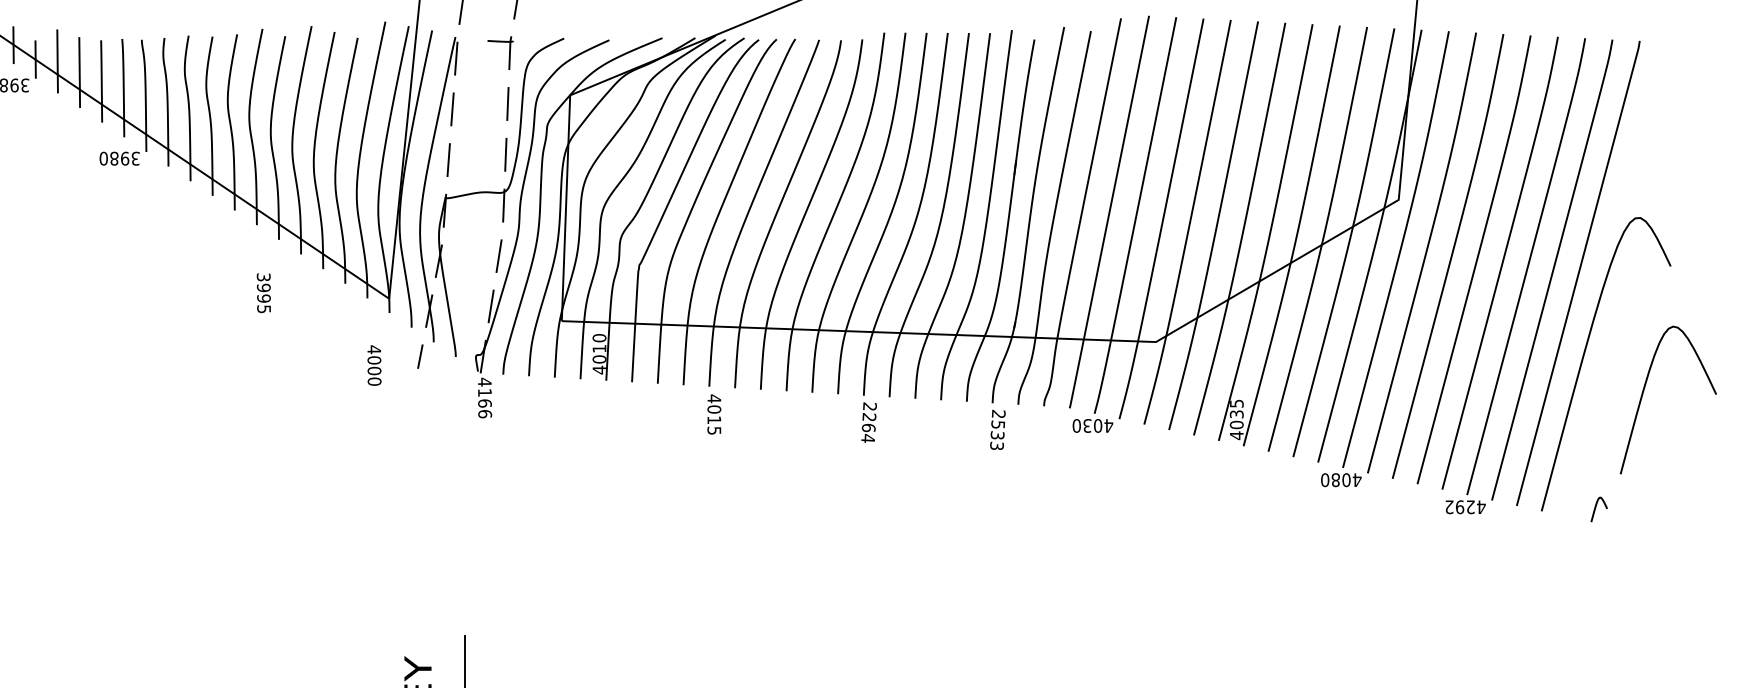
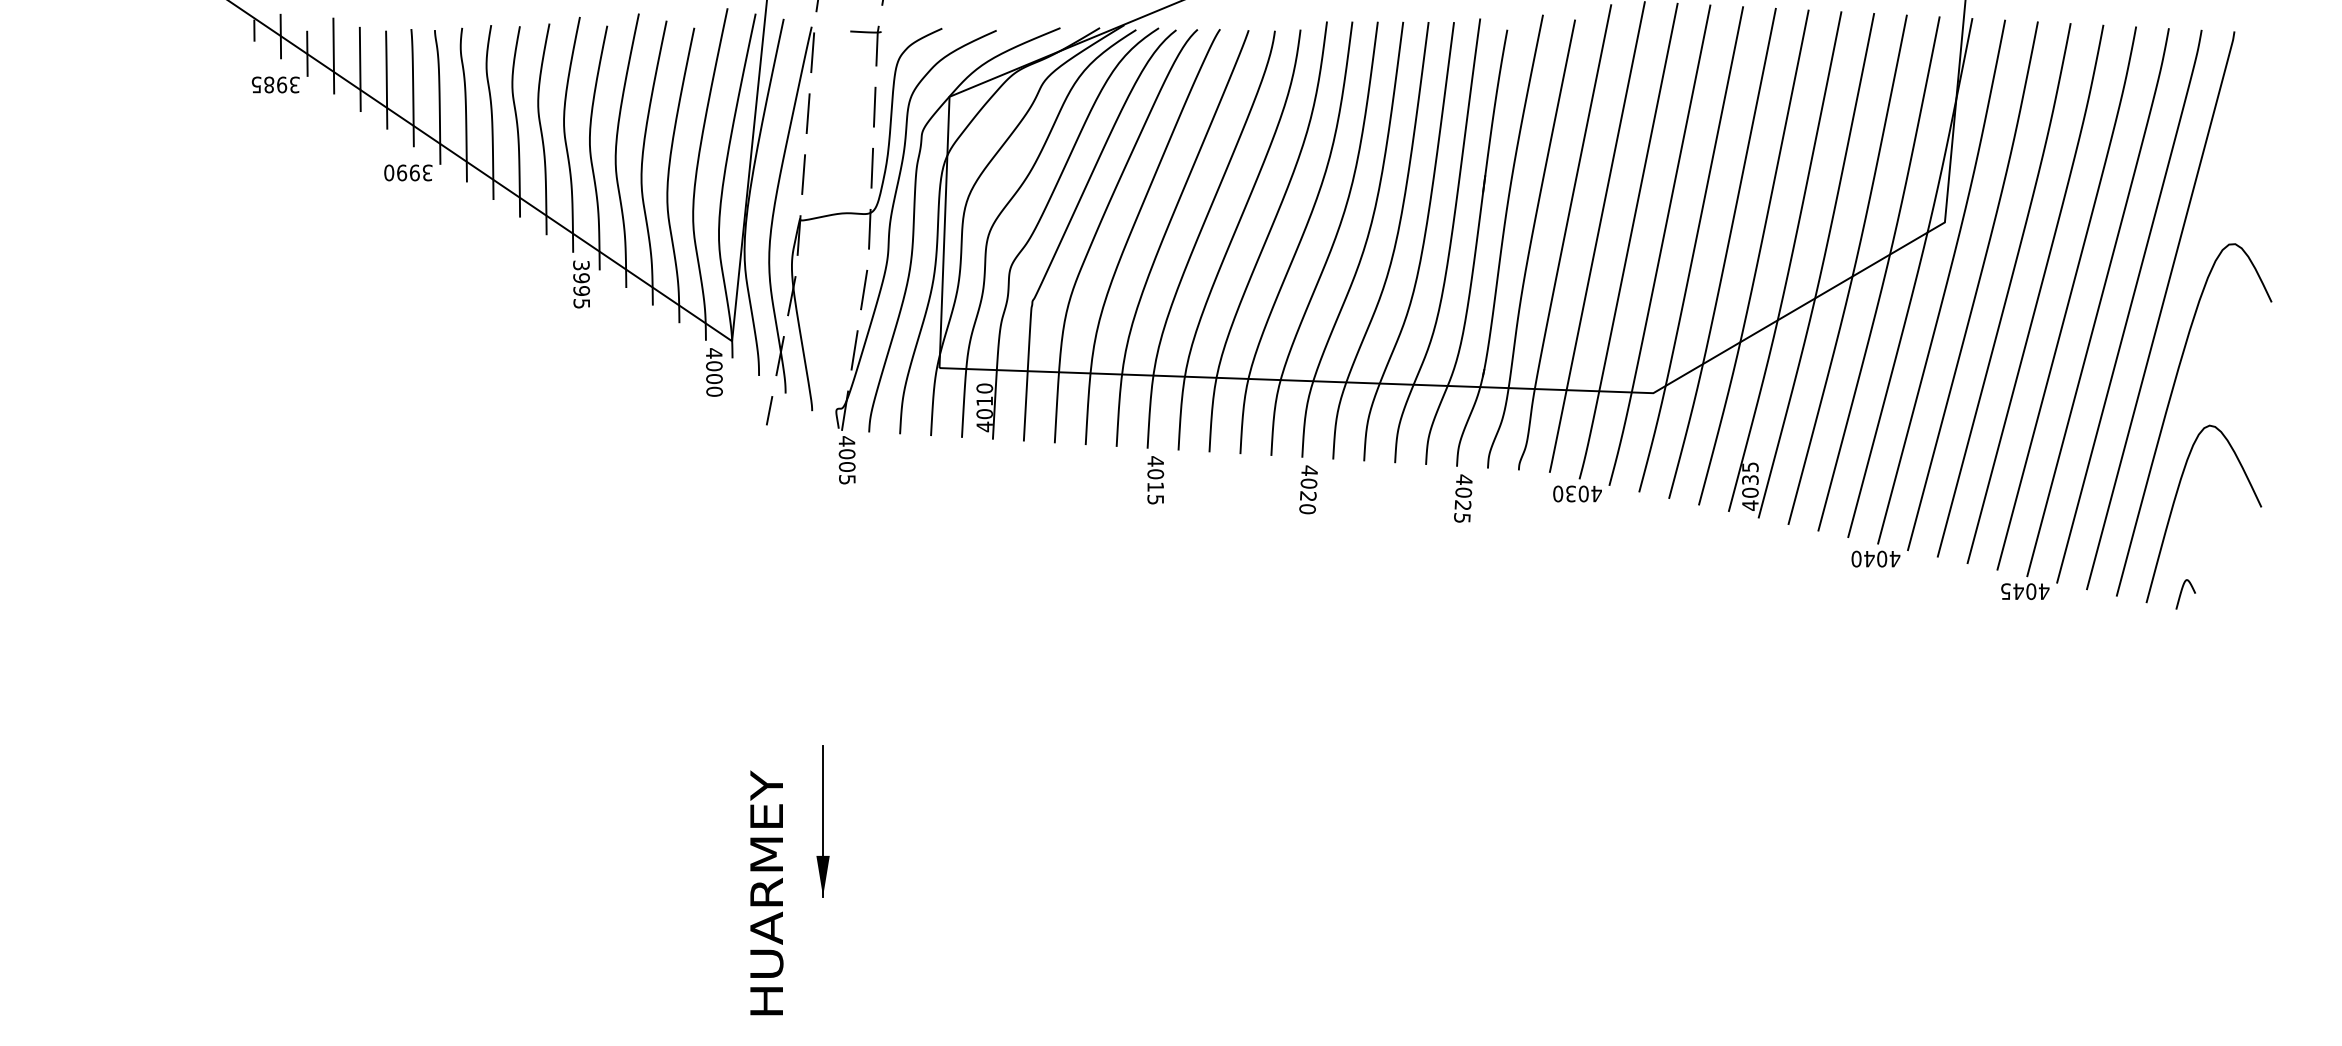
text: (114, 158) -> (402, 172), 3980 -> 3990
text: (263, 293) -> (581, 284), moved
text: (374, 365) -> (714, 372), moved
curve: (1643, 392) -> (2174, 504), moved
text: (484, 403) -> (846, 466), 4166 -> 4005
text: (714, 414) -> (1155, 480), moved
text: (868, 422) -> (1308, 489), 2264 -> 4020
text: (998, 429) -> (1463, 498), 2533 -> 4025
text: (1335, 479) -> (1869, 558), 4080 -> 4040
text: (1459, 507) -> (2018, 591), 4292 -> 4045

